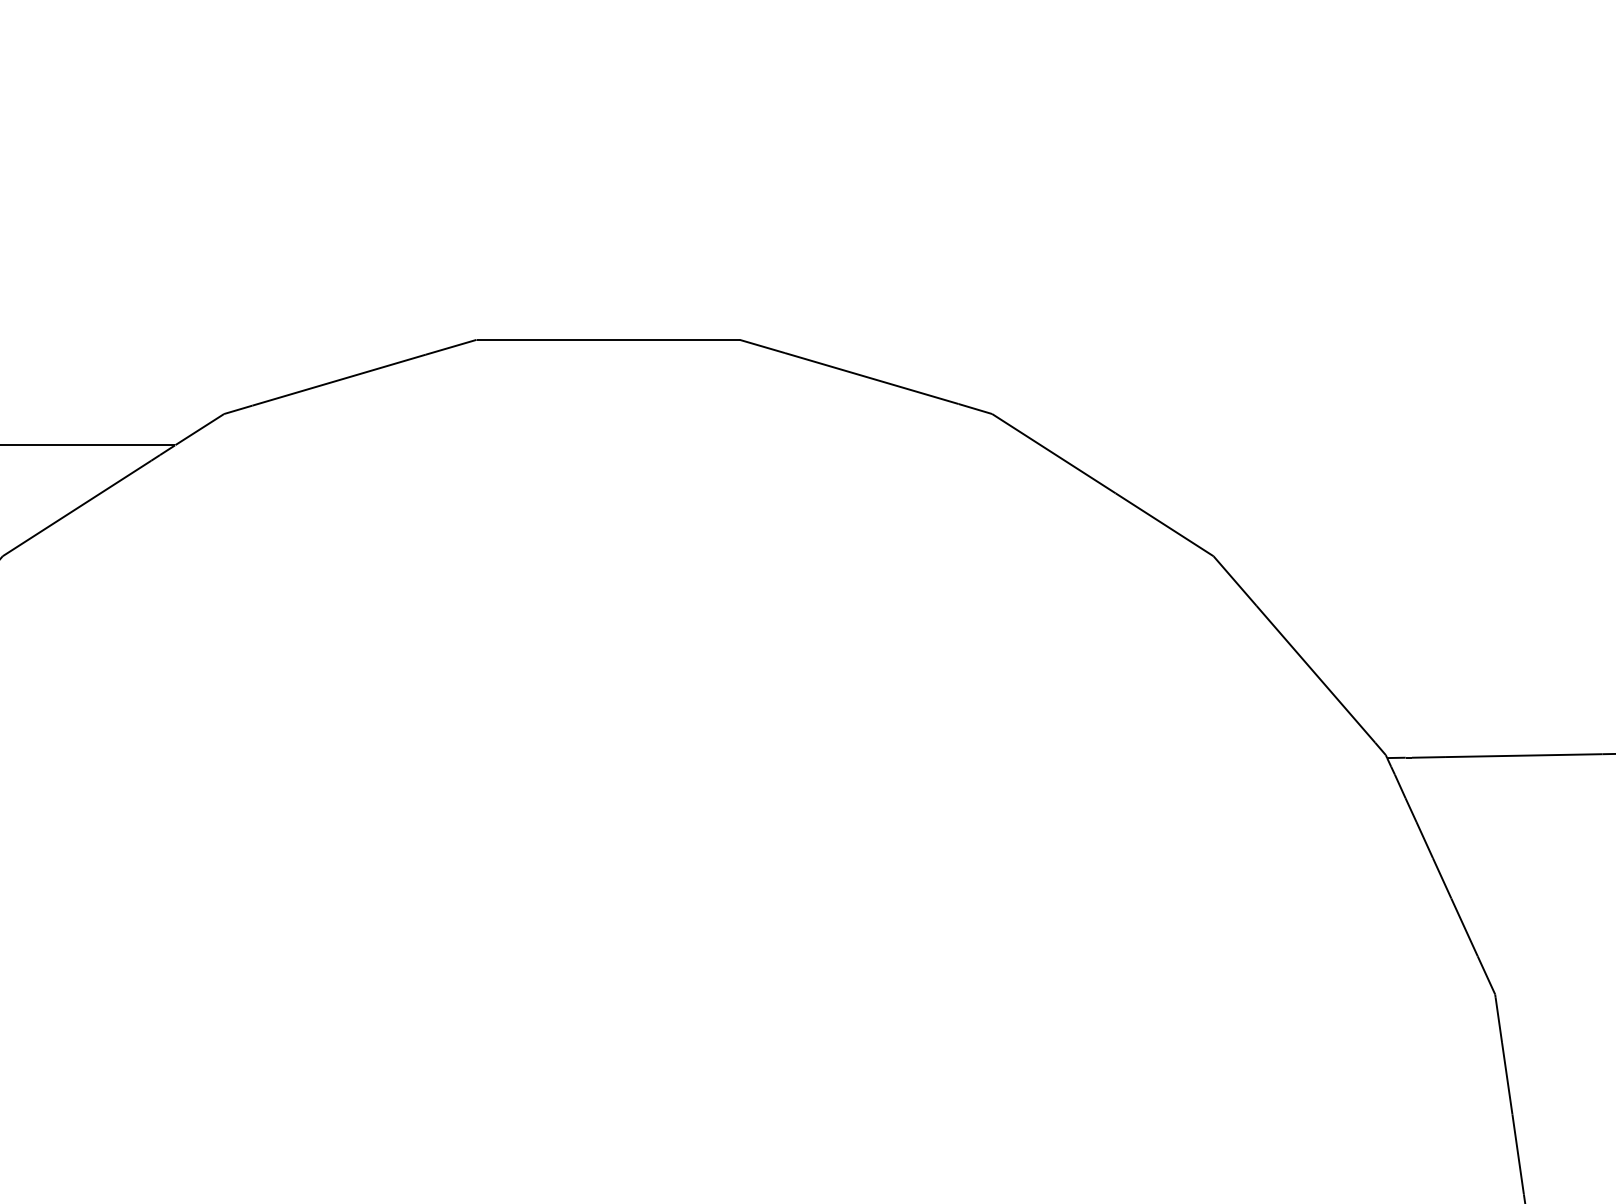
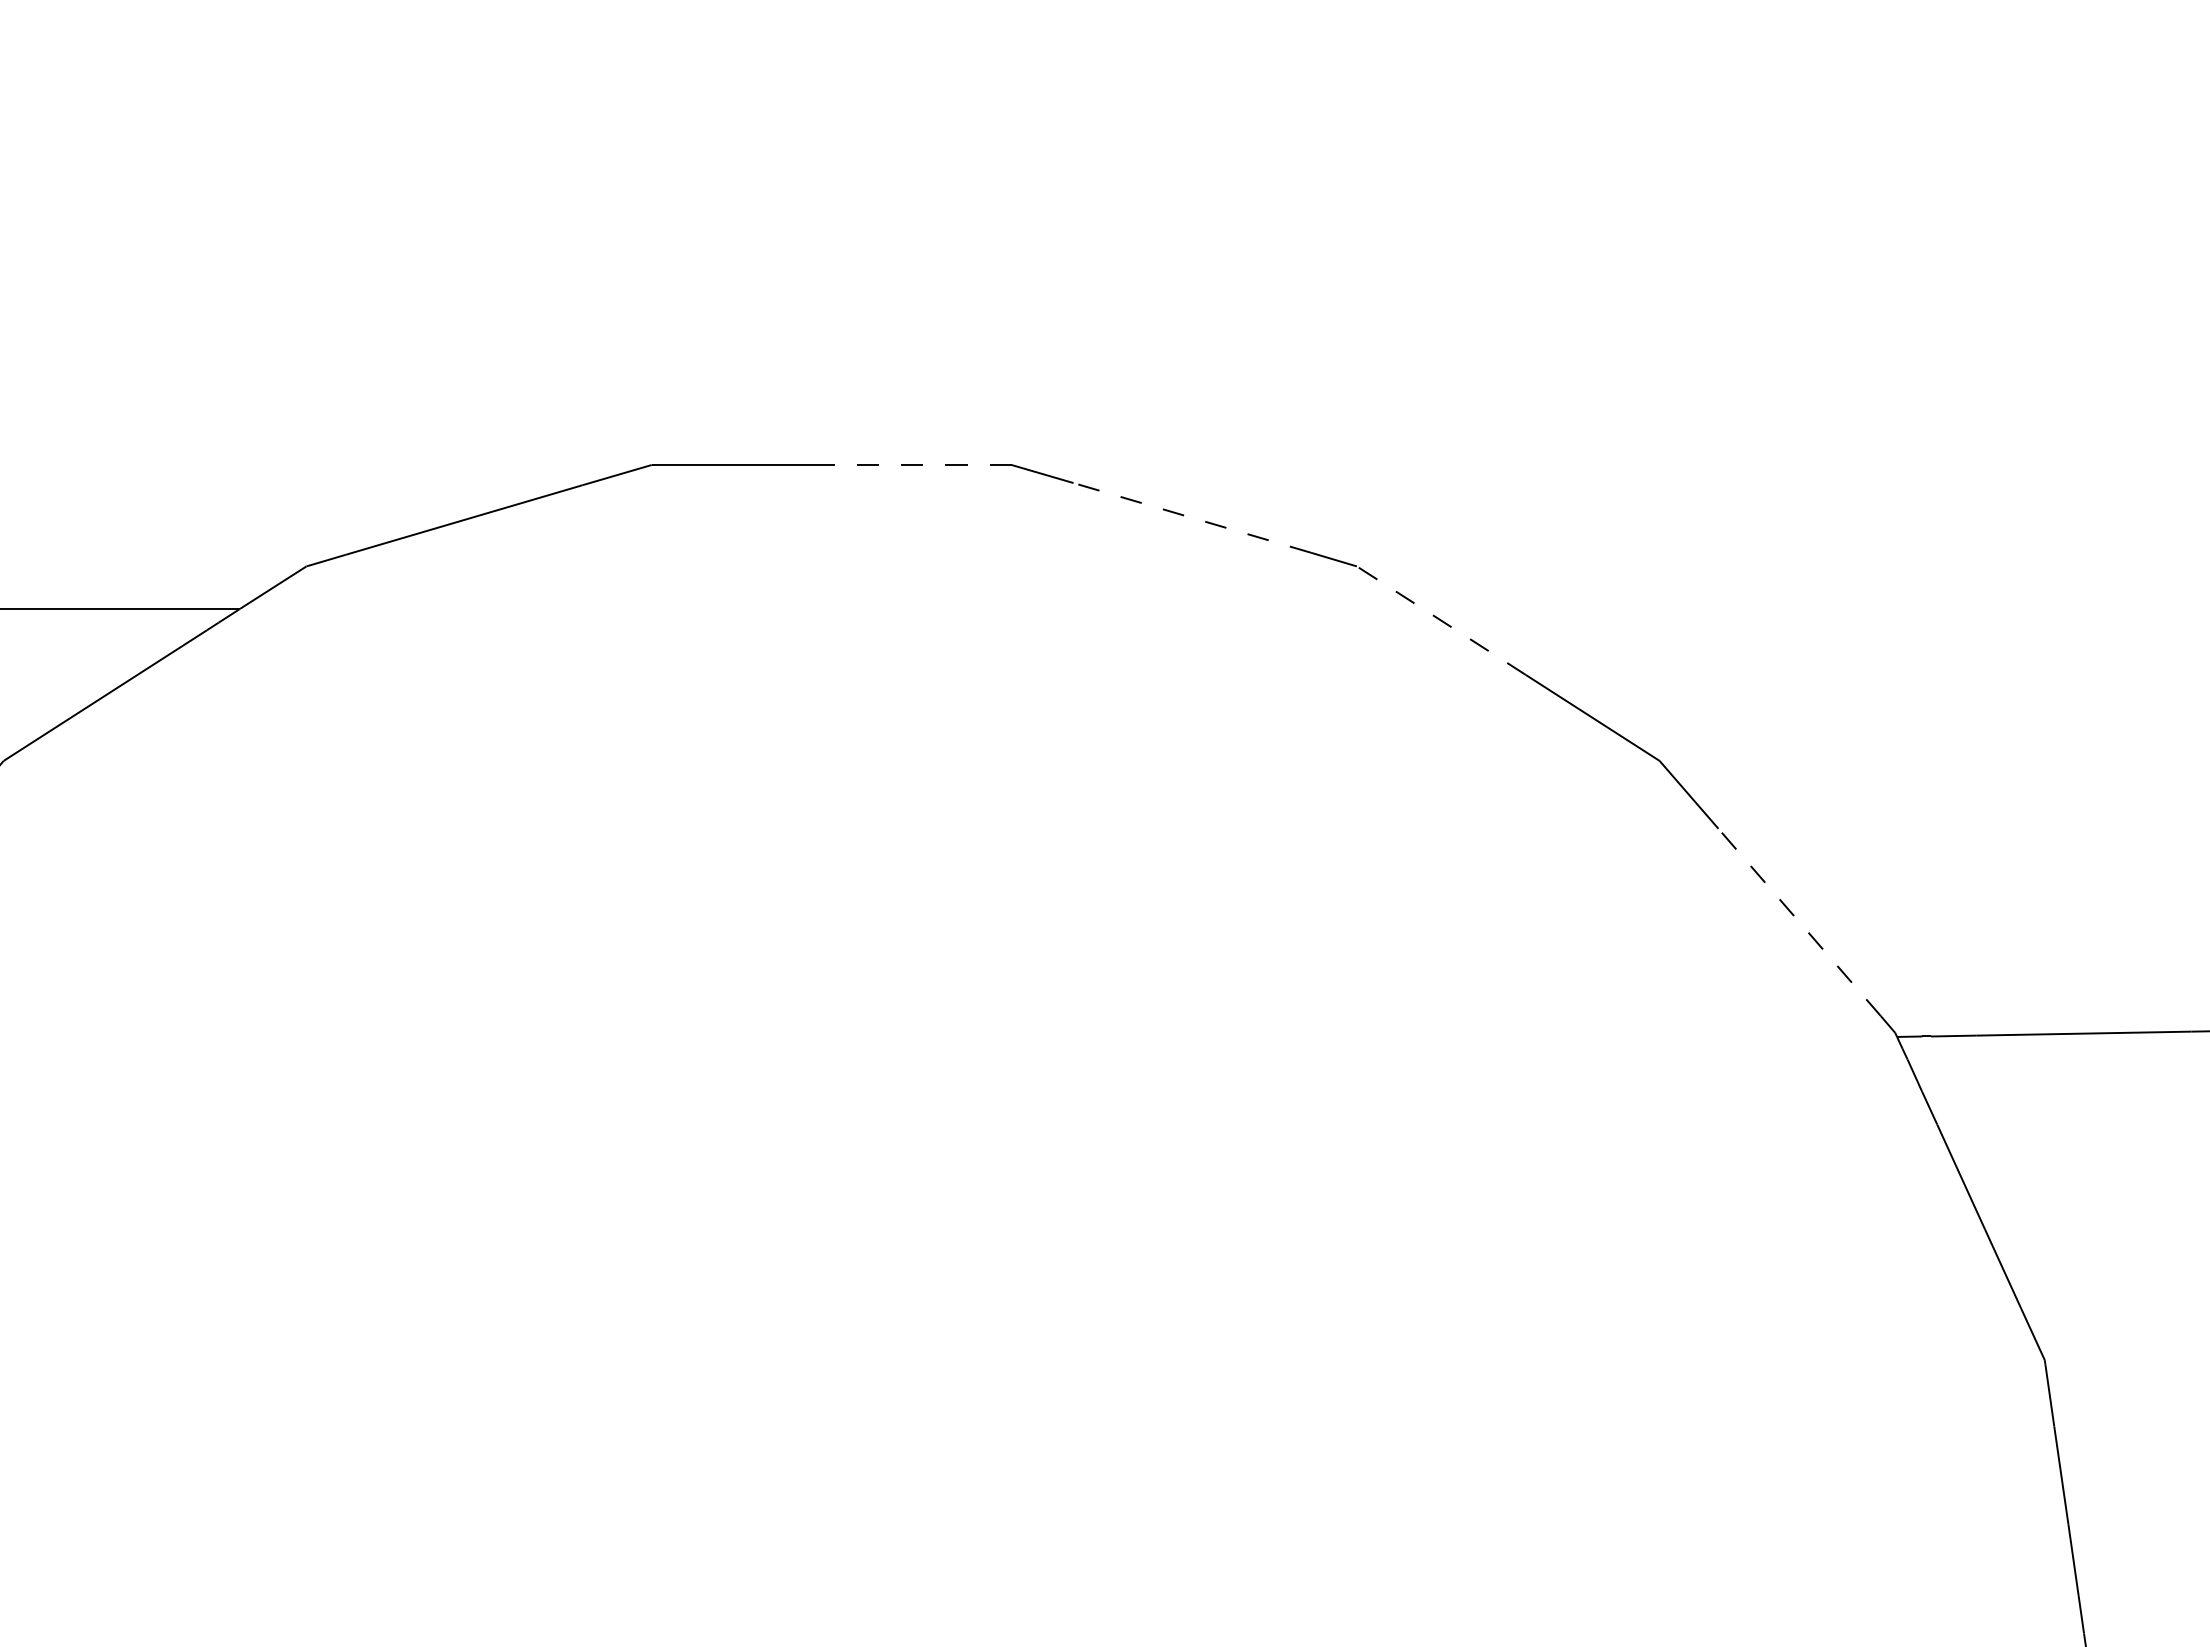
line: (672, 340) -> (919, 465), solid -> dashed
line: (871, 378) -> (1192, 517), solid -> dashed
line: (1053, 453) -> (1440, 620), solid -> dashed
line: (1315, 674) -> (1799, 922), solid -> dashed

